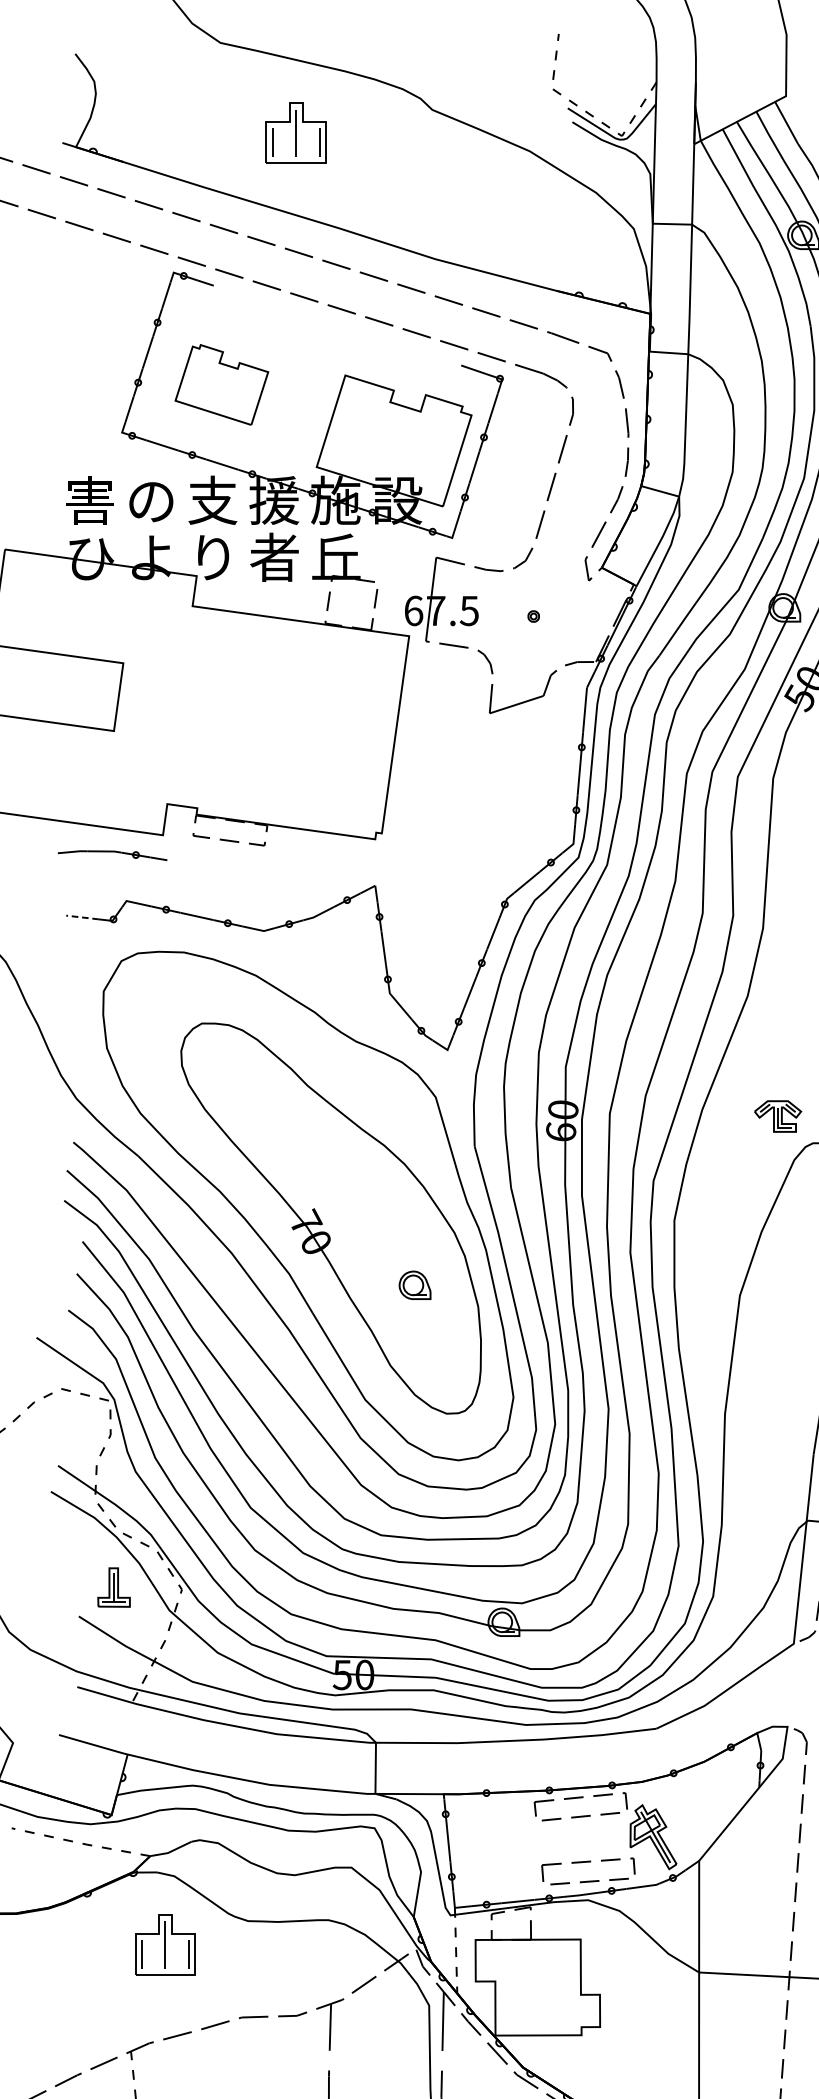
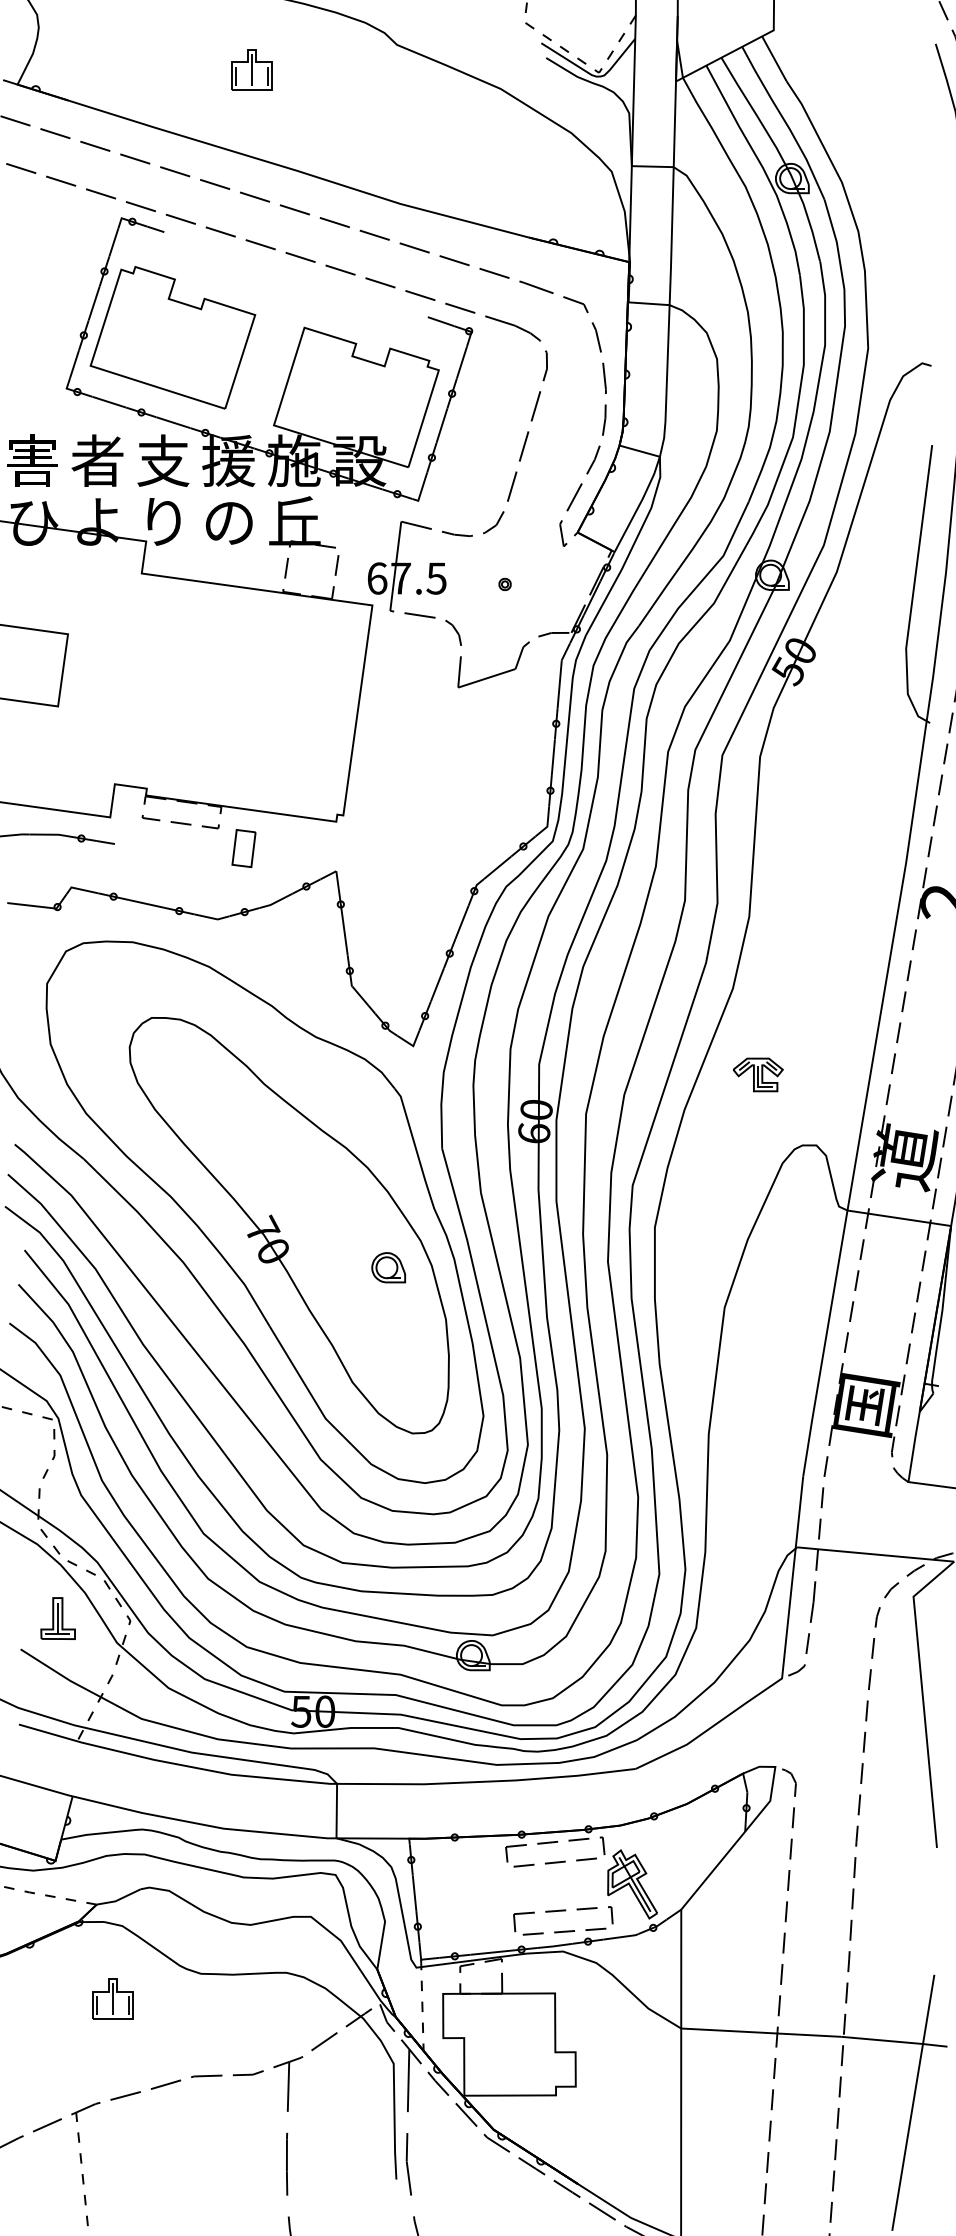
part: (295, 132) -> (251, 69), size x0.62
part: (221, 384) -> (172, 337), size x1.67
text: (151, 500) -> (97, 460), の -> 者
text: (274, 557) -> (228, 521), 者 -> の
part: (288, 864) -> (243, 848), added
line: (82, 917) -> (24, 904), dashed -> solid
part: (777, 1116) -> (757, 1074), moved
part: (414, 1285) -> (388, 1267), moved
part: (165, 1944) -> (112, 1998), size x0.62

